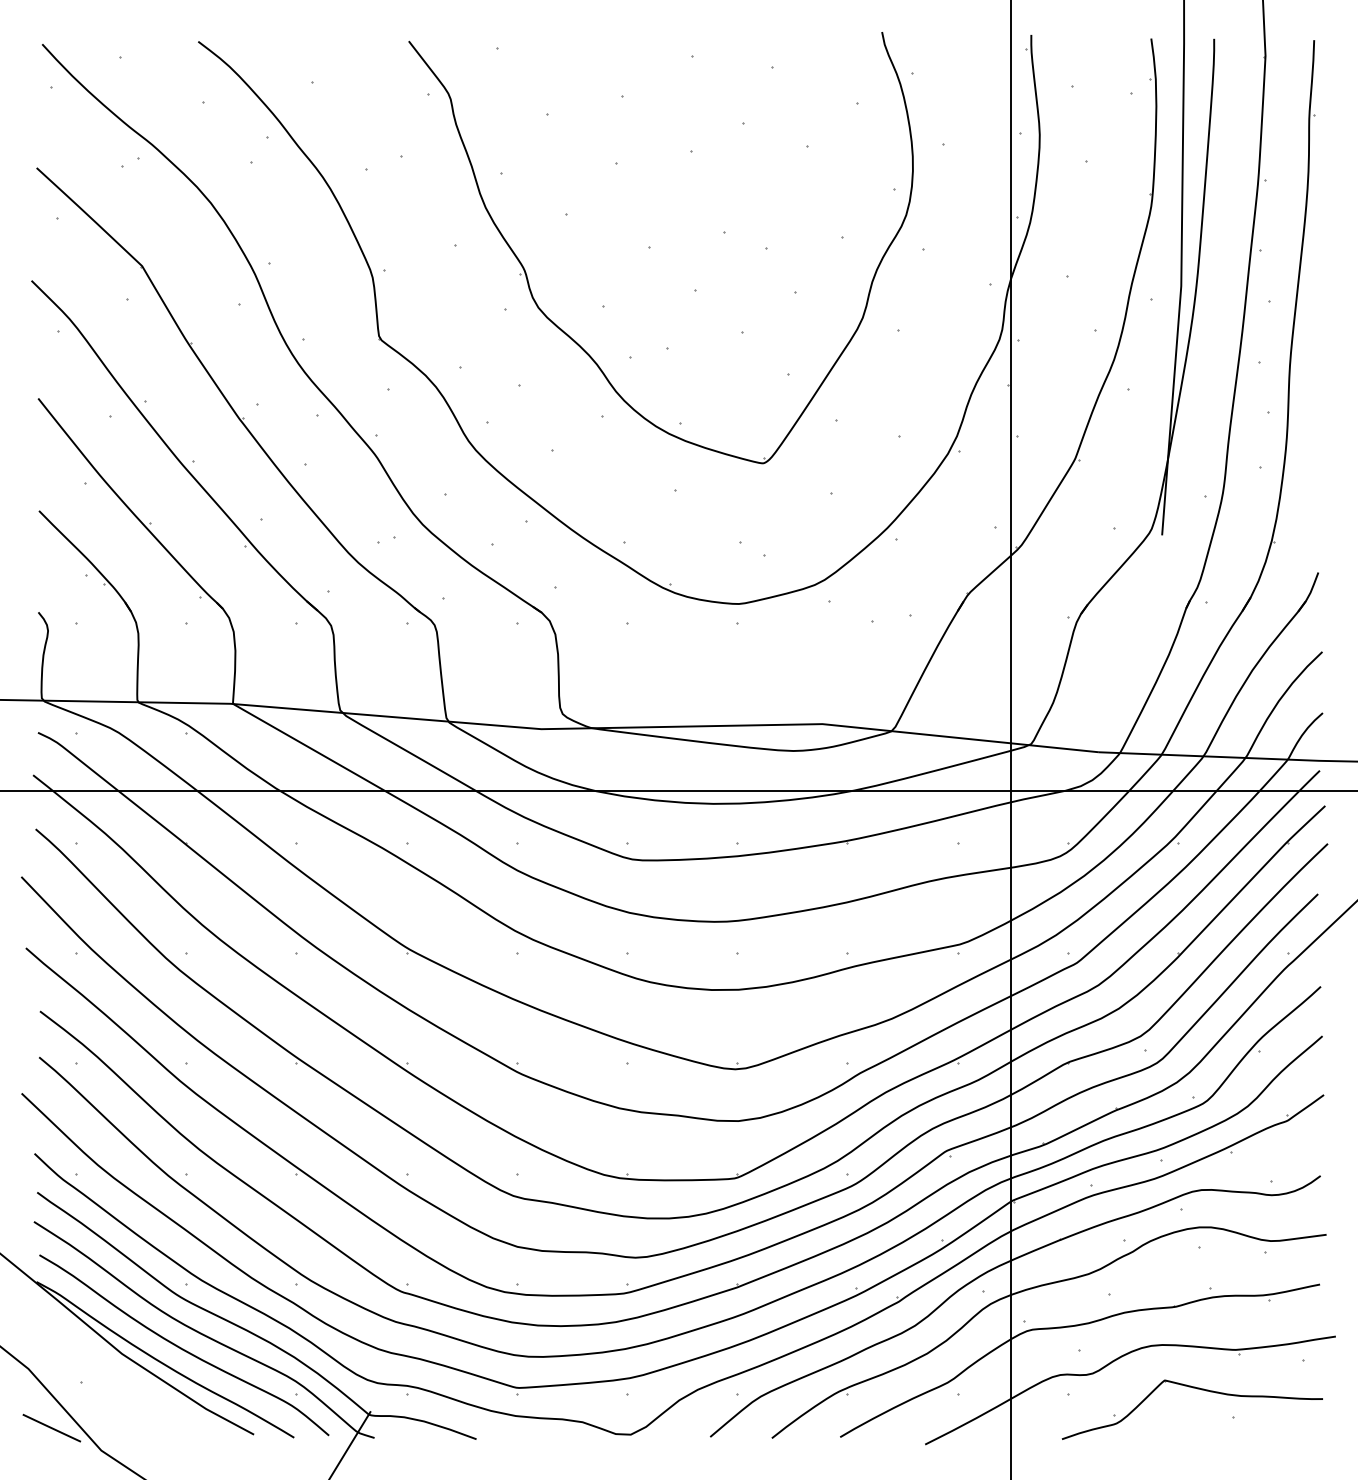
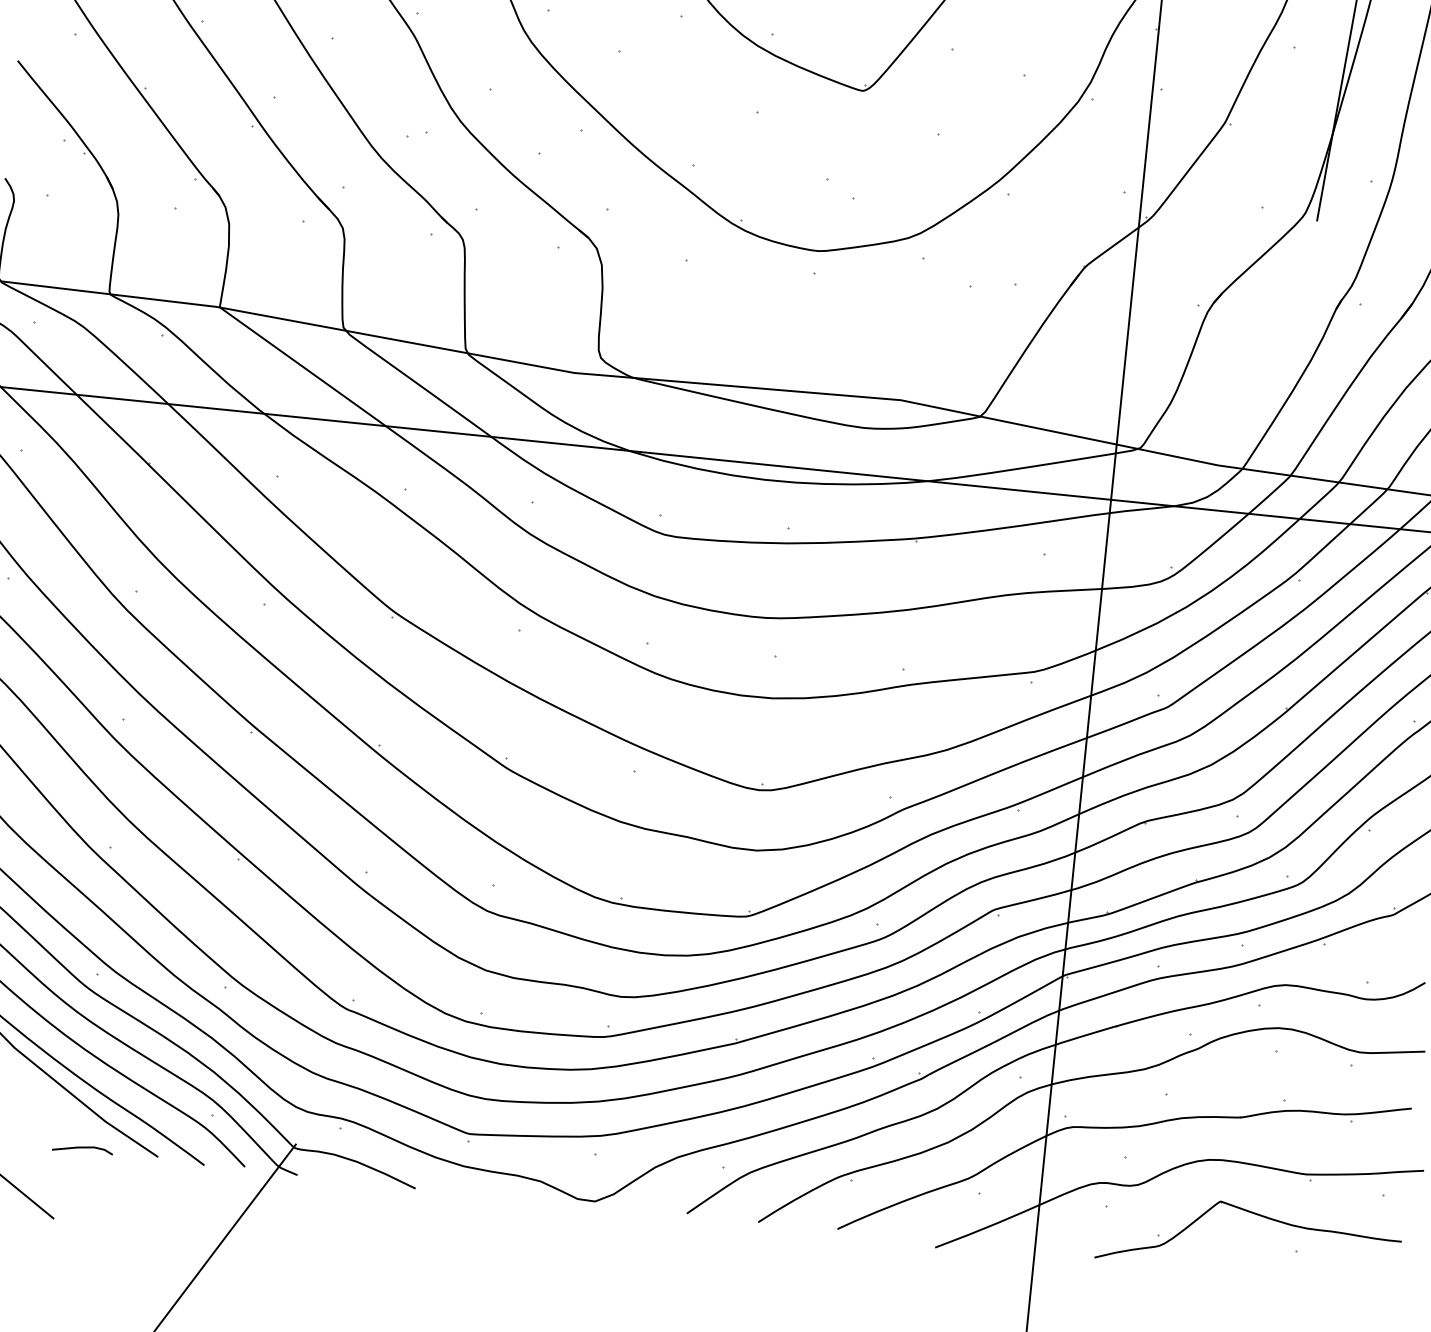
line: (188, 1433) -> (82, 1148), added

